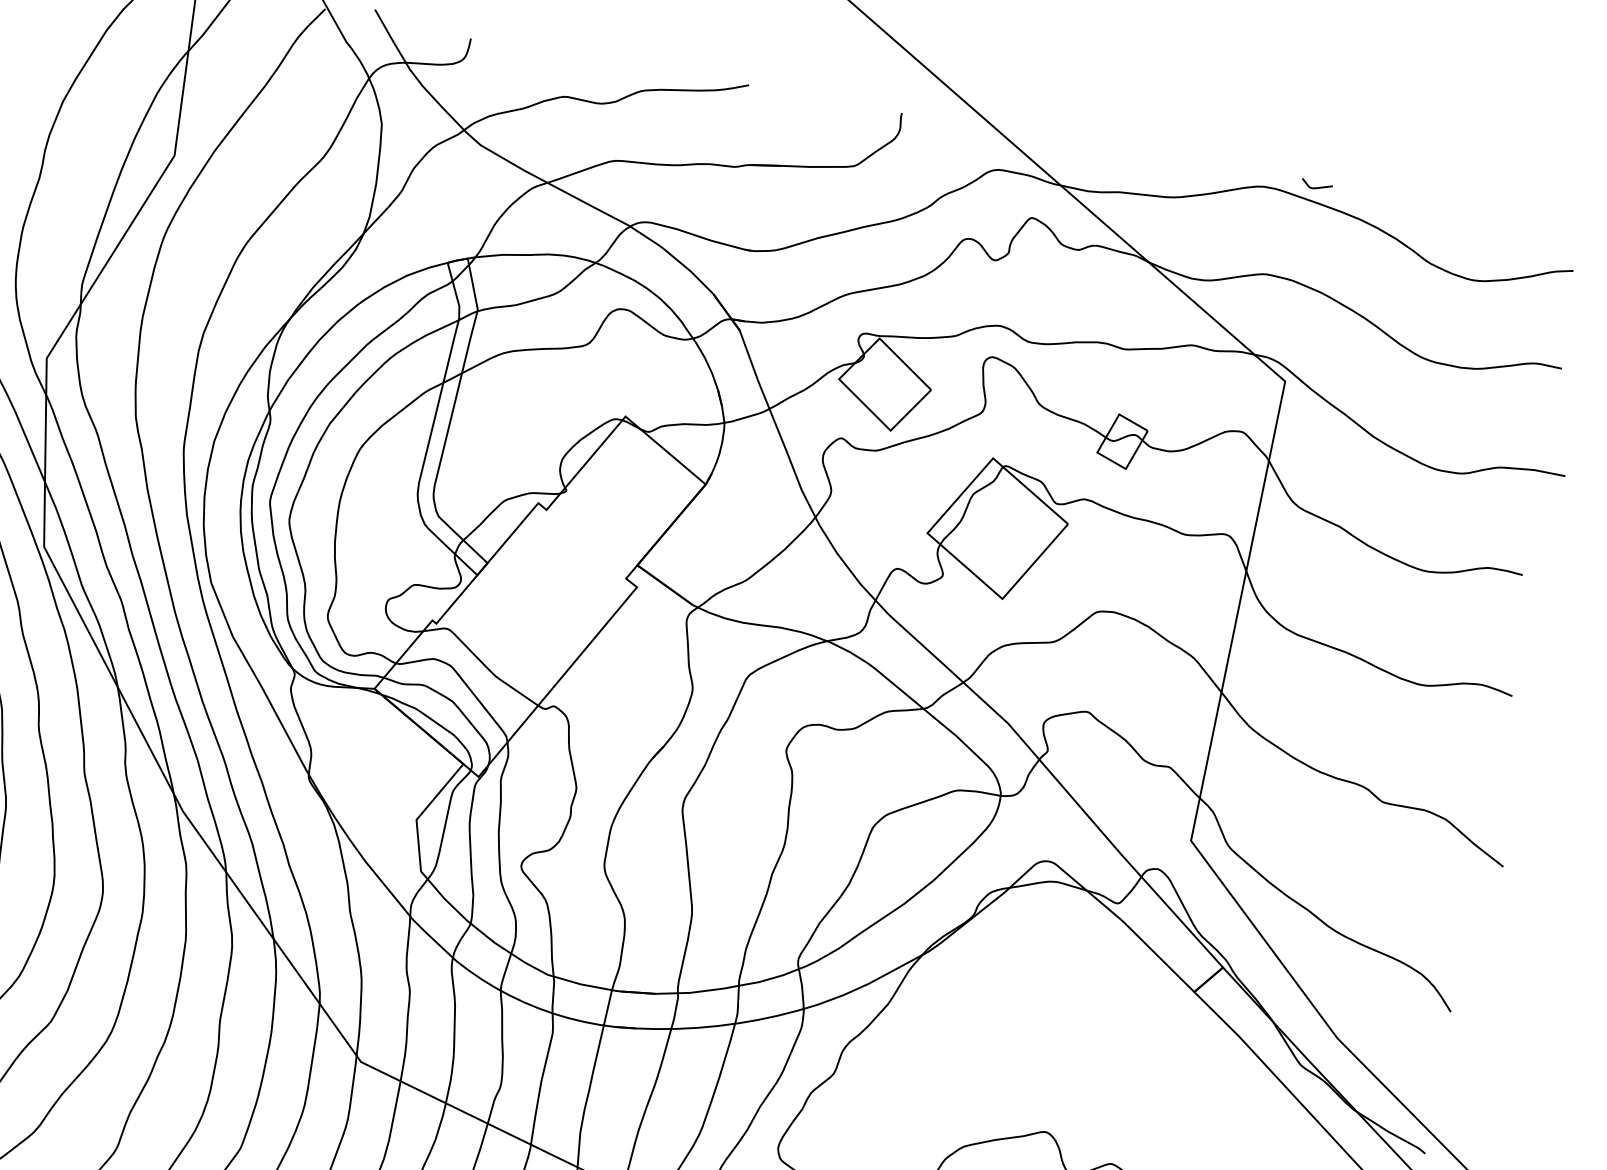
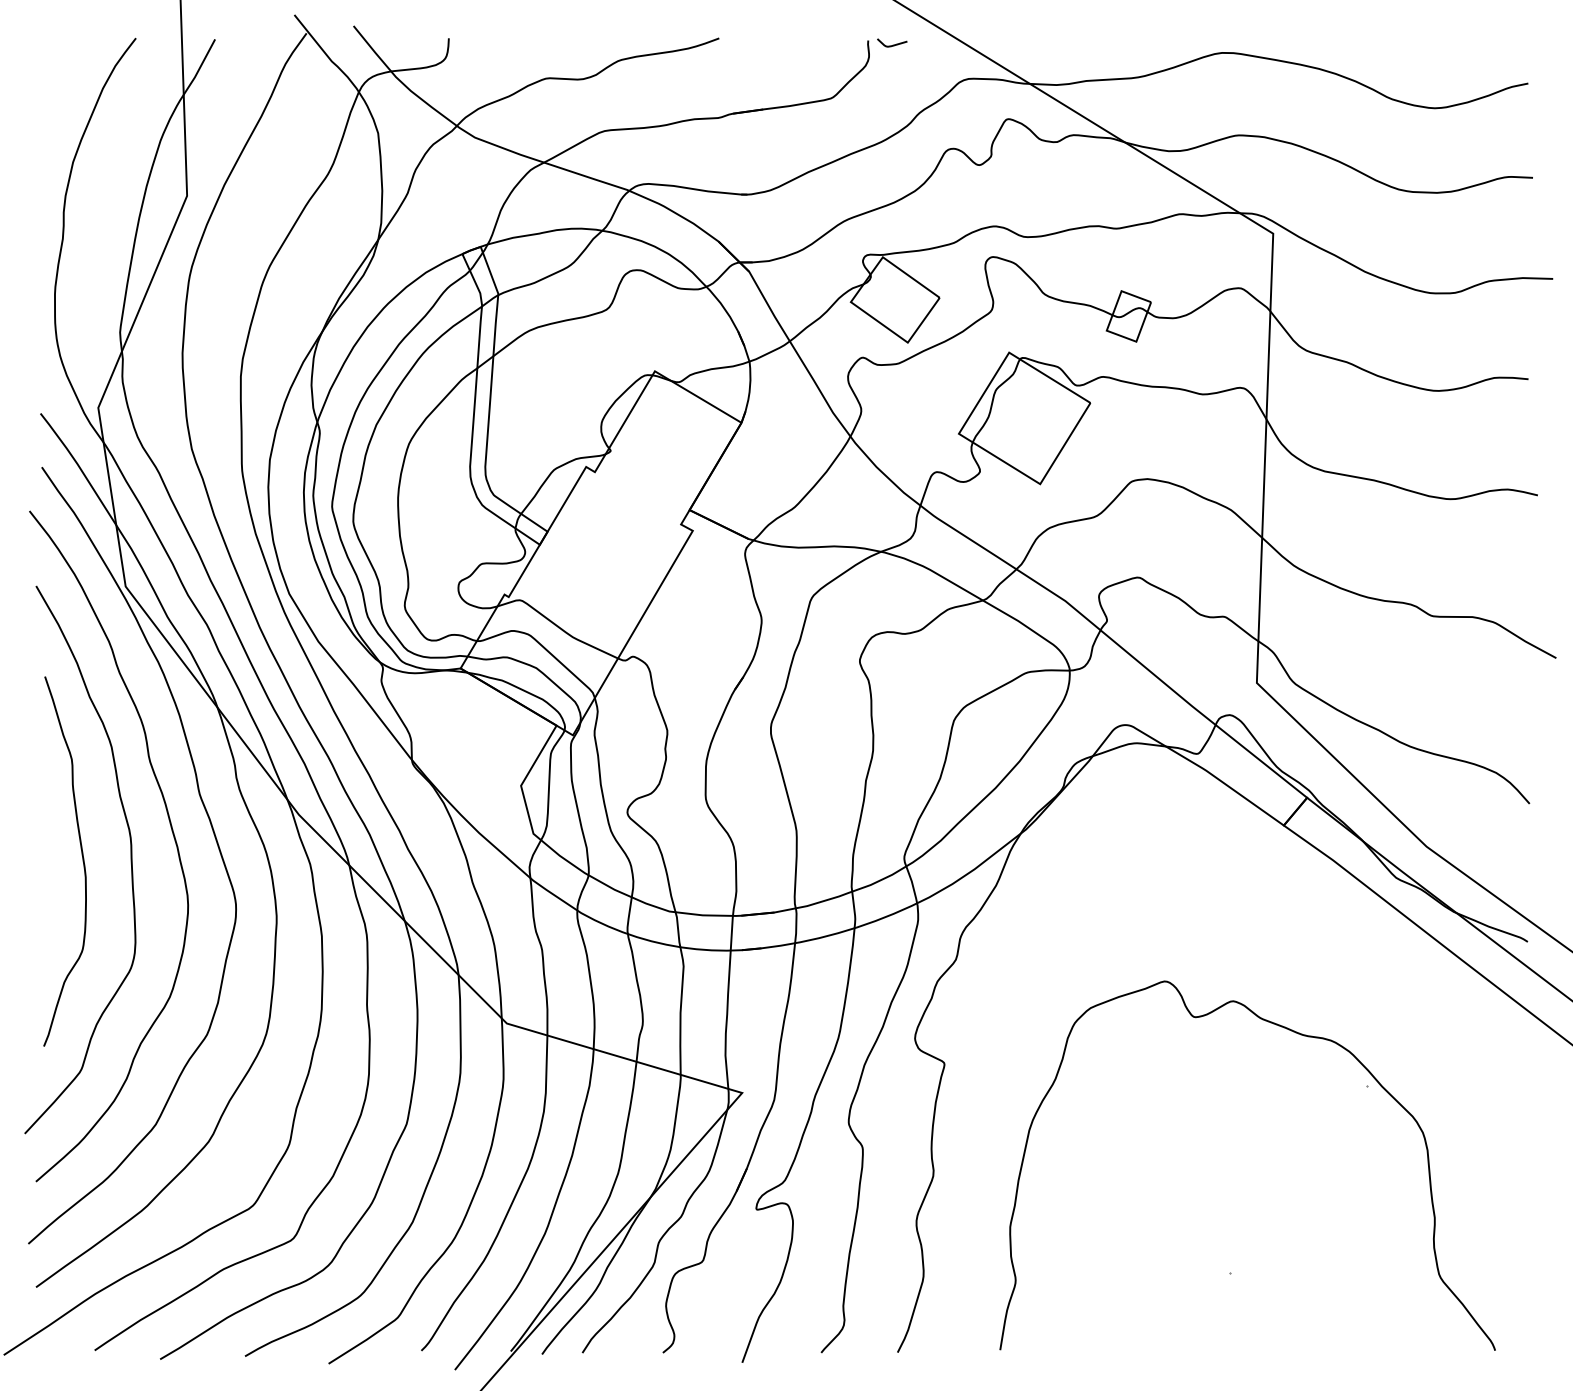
curve: (1318, 186) -> (893, 44), moved

